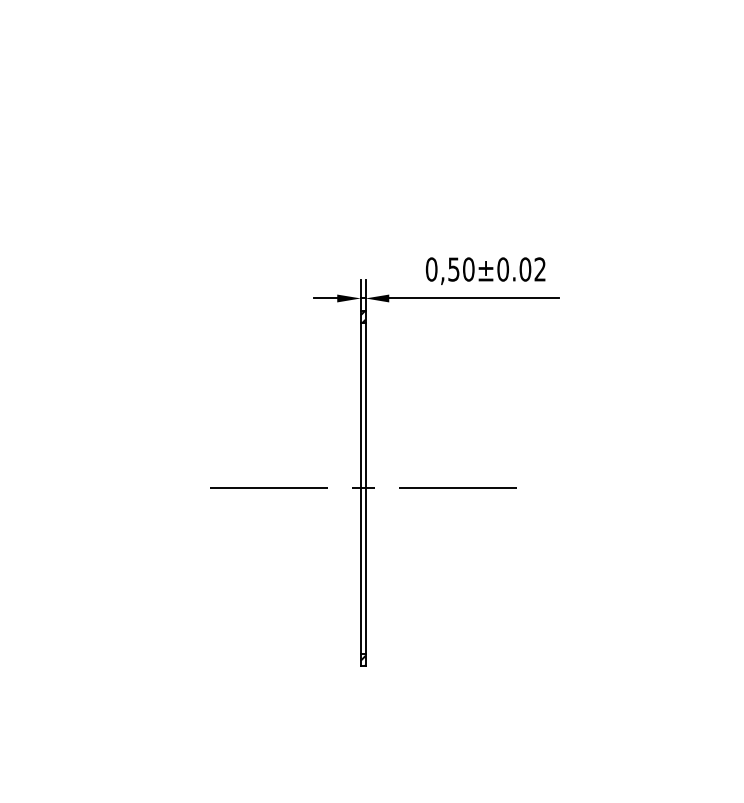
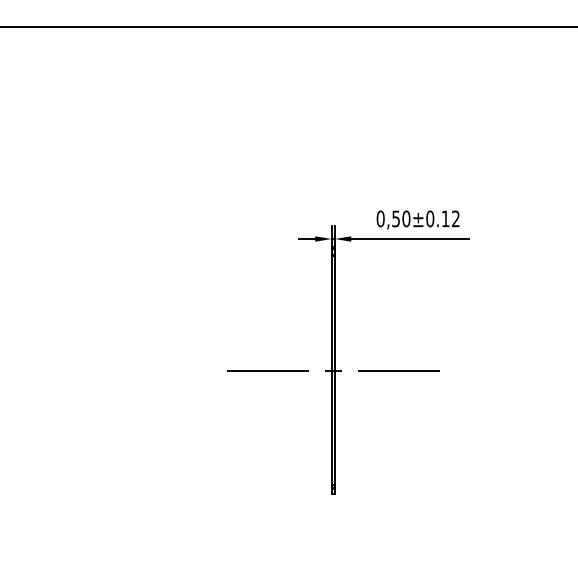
text: (525, 268) -> (445, 218), 0,50±0.02 -> 0,50±0.12

